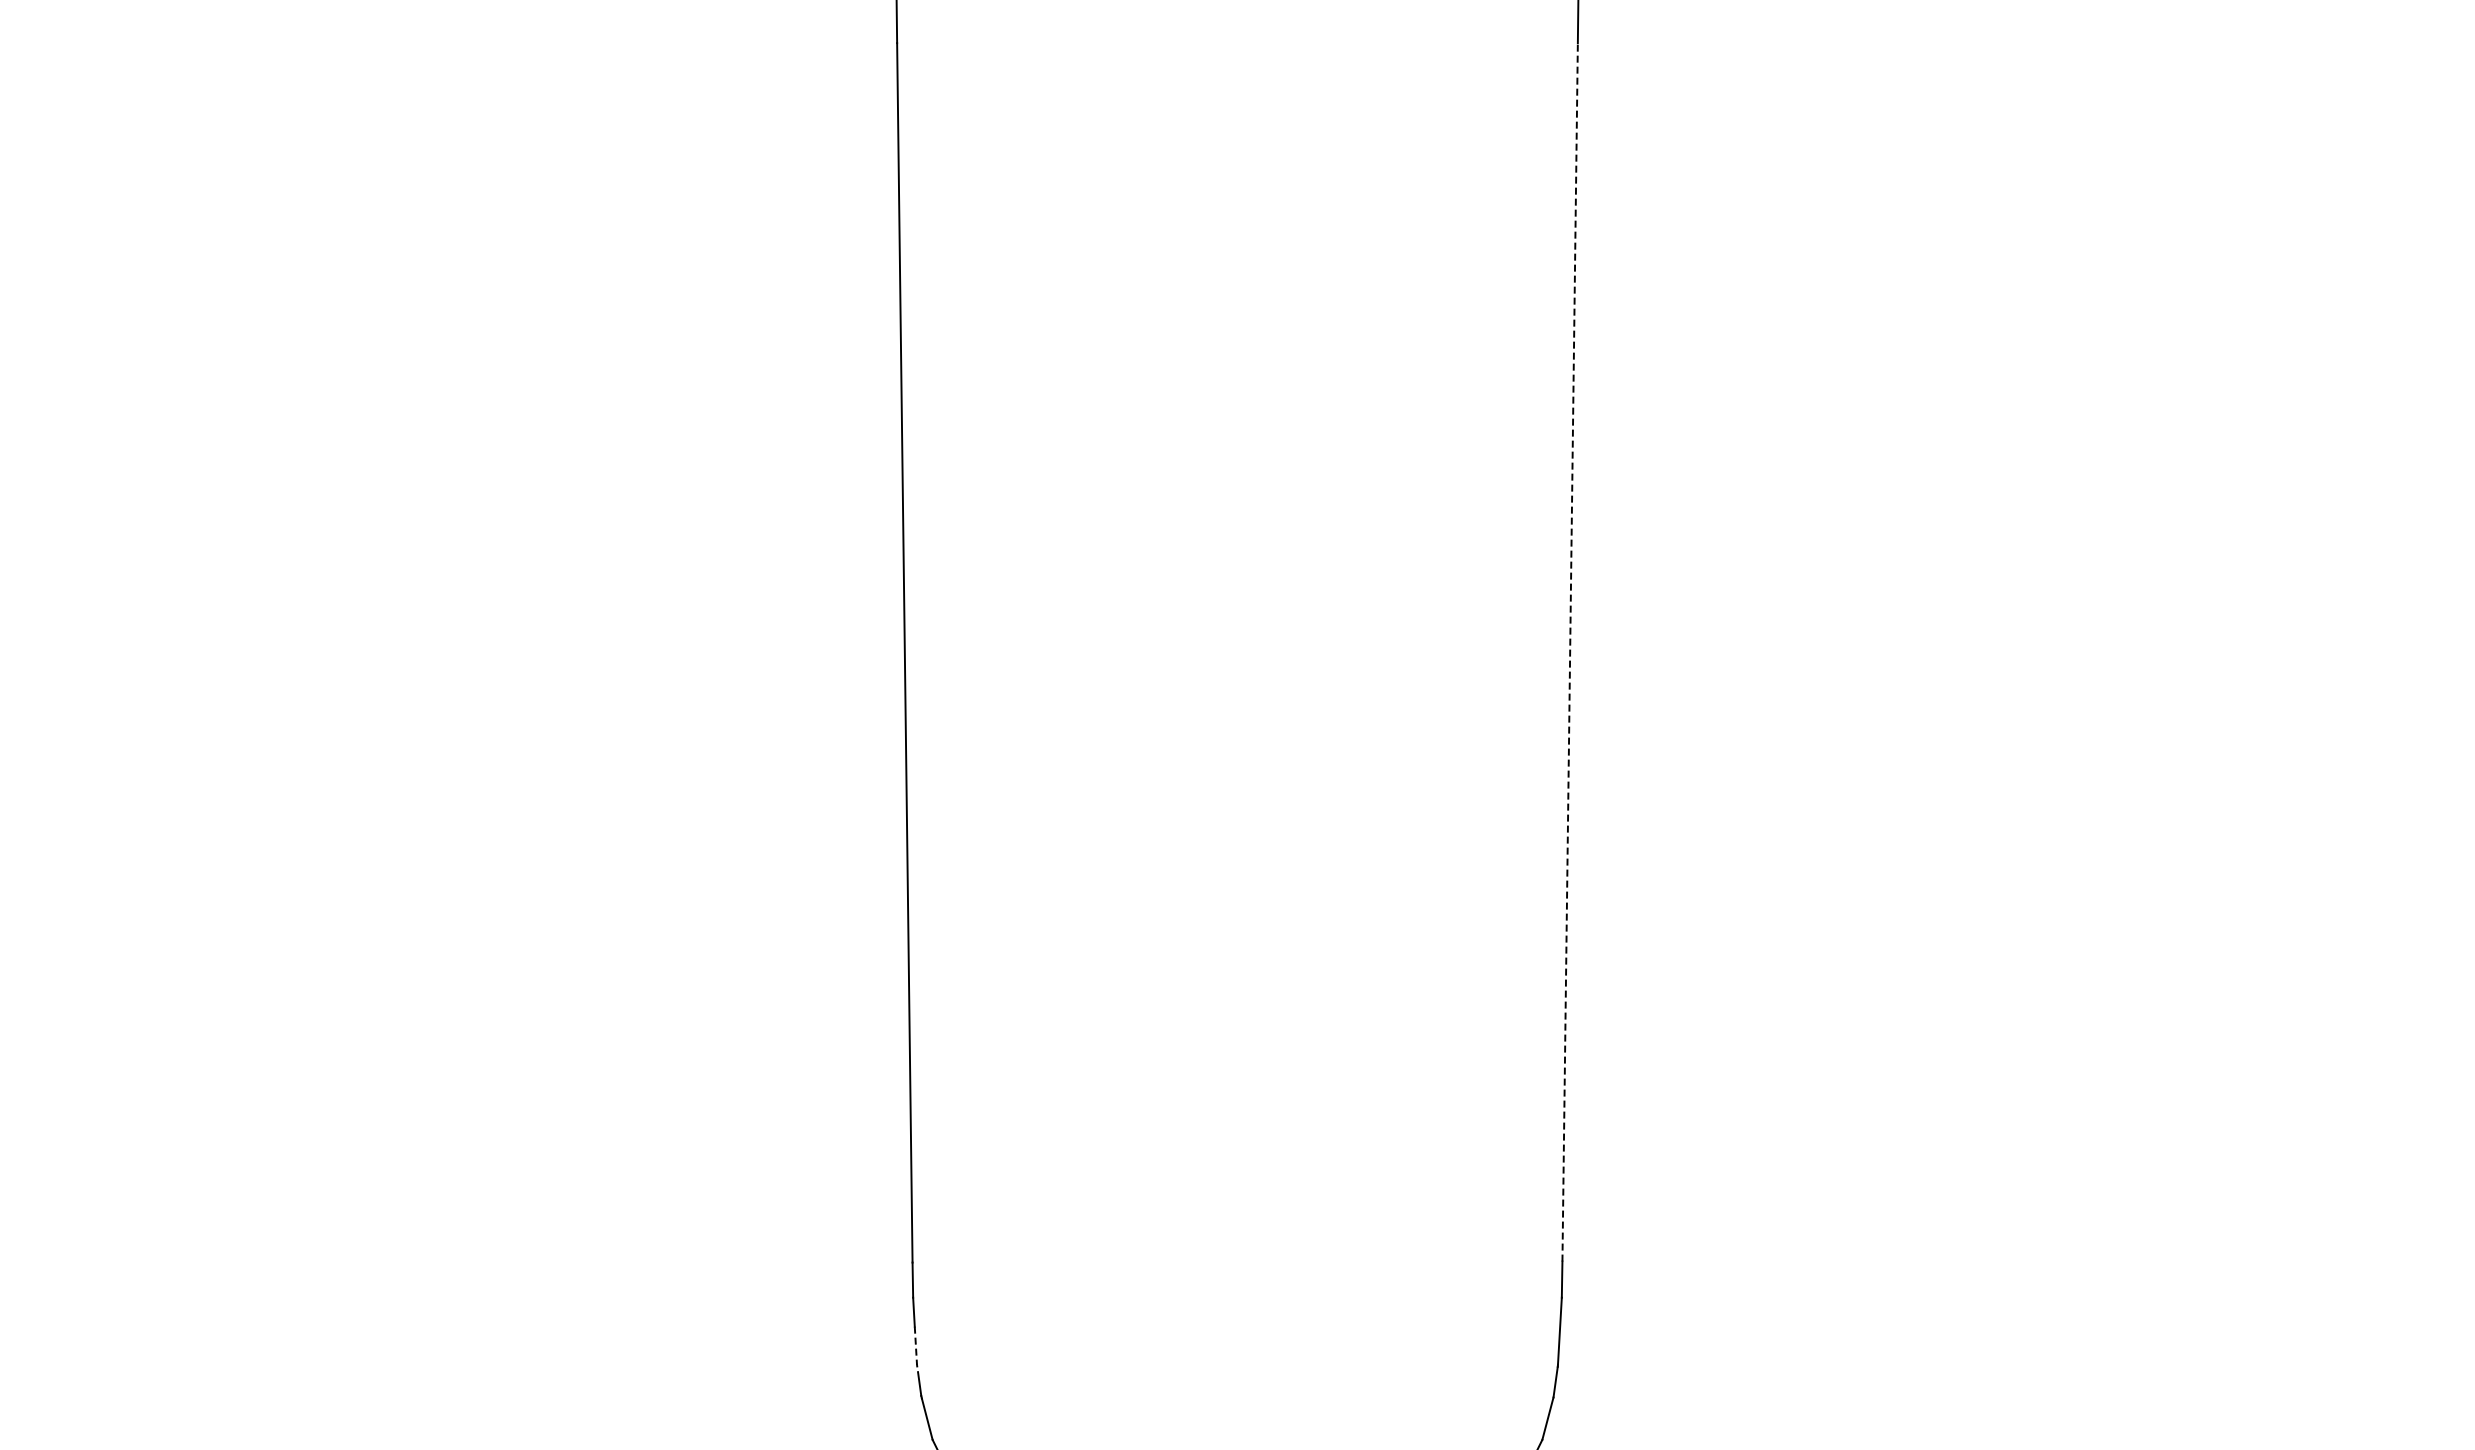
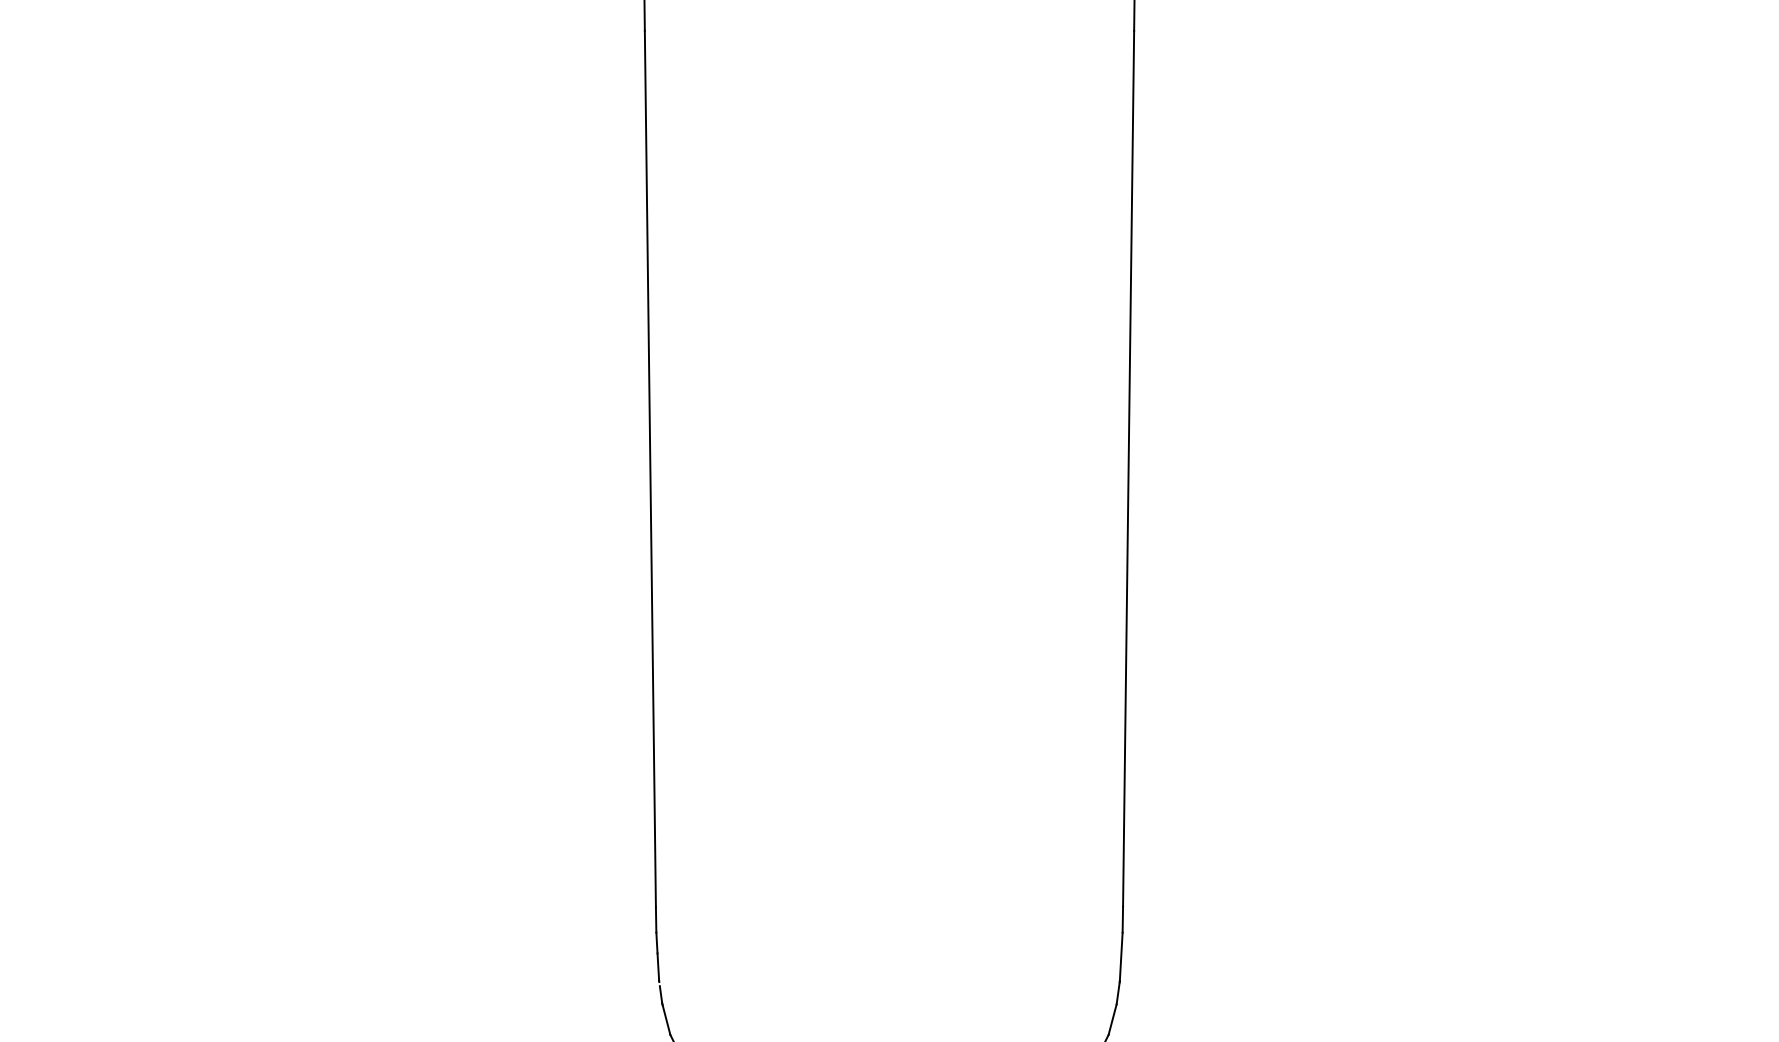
line: (1570, 651) -> (1128, 468), dashed -> solid
line: (915, 1346) -> (658, 967), dashed -> solid

